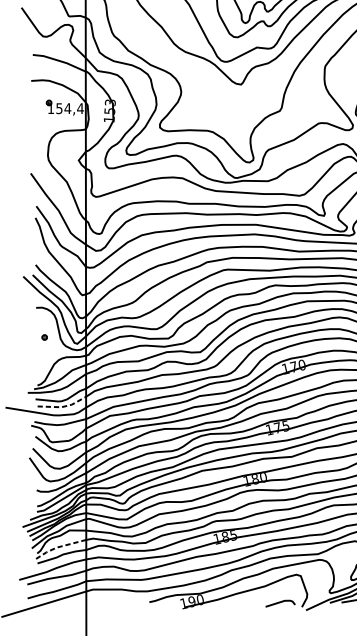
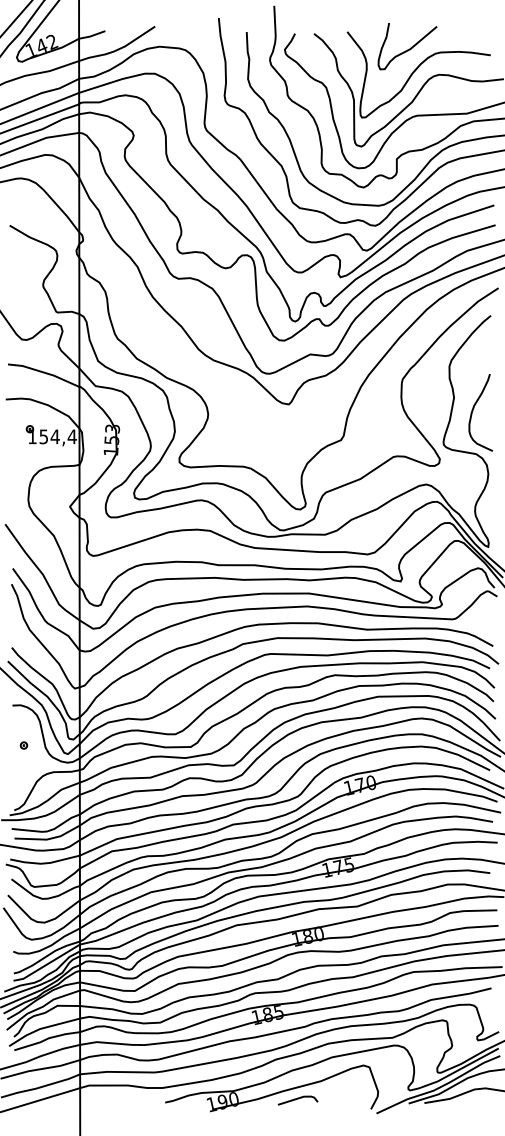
line: (63, 406) -> (49, 838), dashed -> solid
line: (56, 547) -> (40, 1028), dashed -> solid
line: (280, 602) -> (297, 1099), moved

